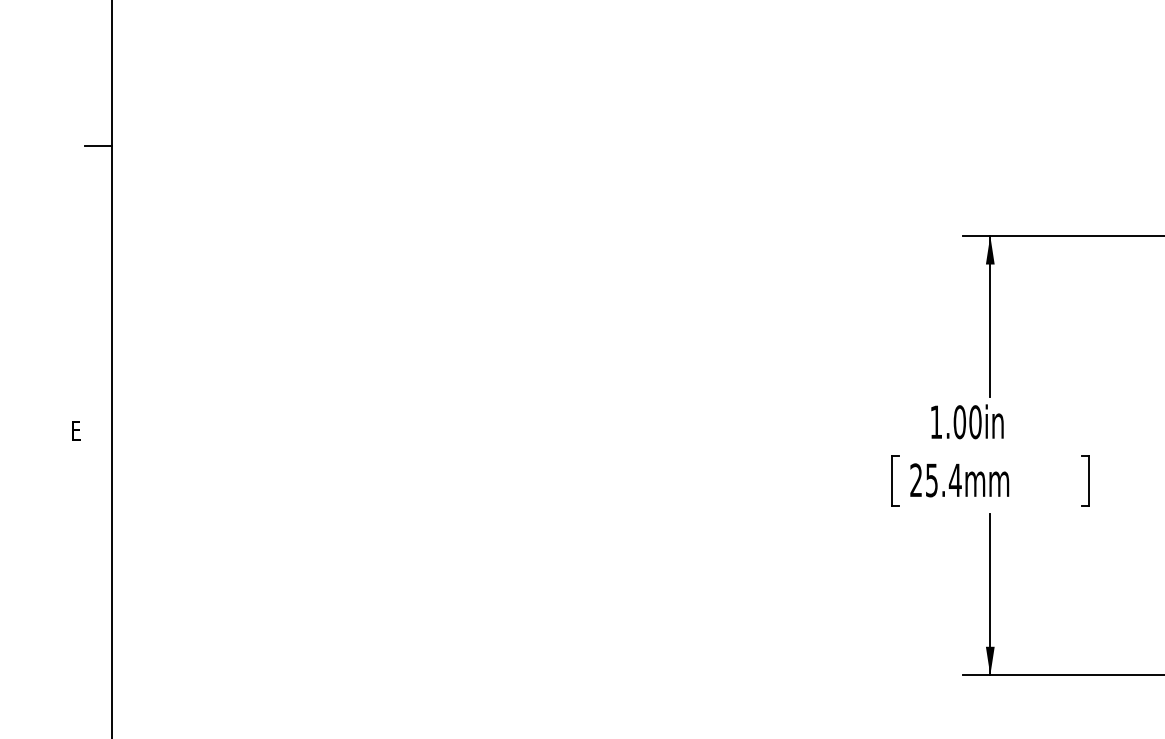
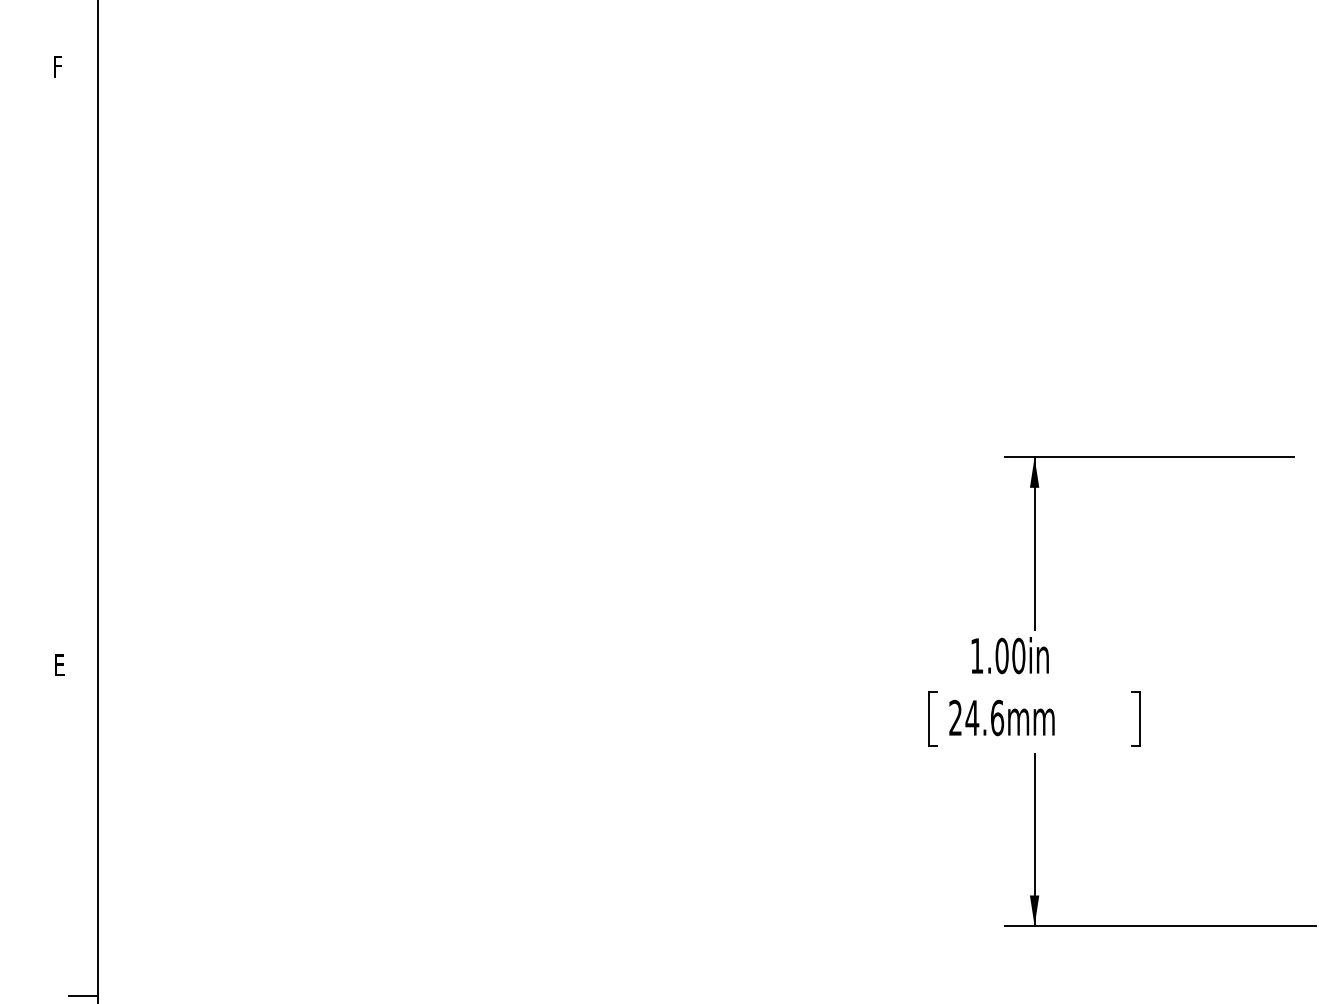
line: (98, 146) -> (83, 361), removed
text: (943, 479) -> (984, 717), 25.4mm -> 24.6mm

